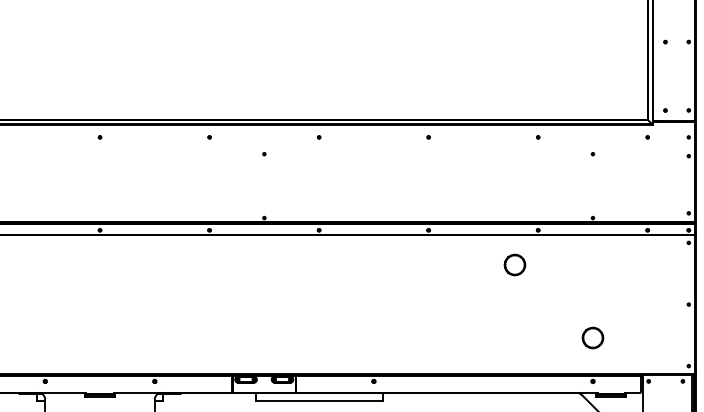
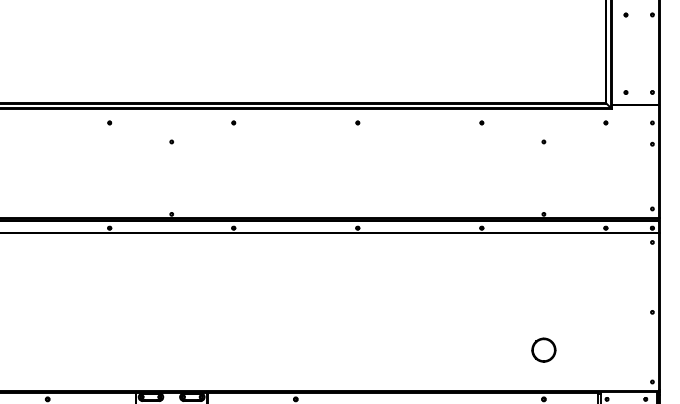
part: (514, 264) -> (455, 266), removed

